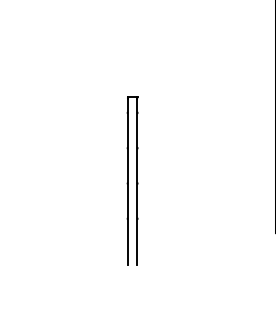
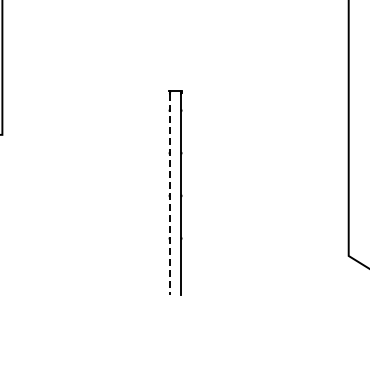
line: (128, 182) -> (170, 194), solid -> dashed

